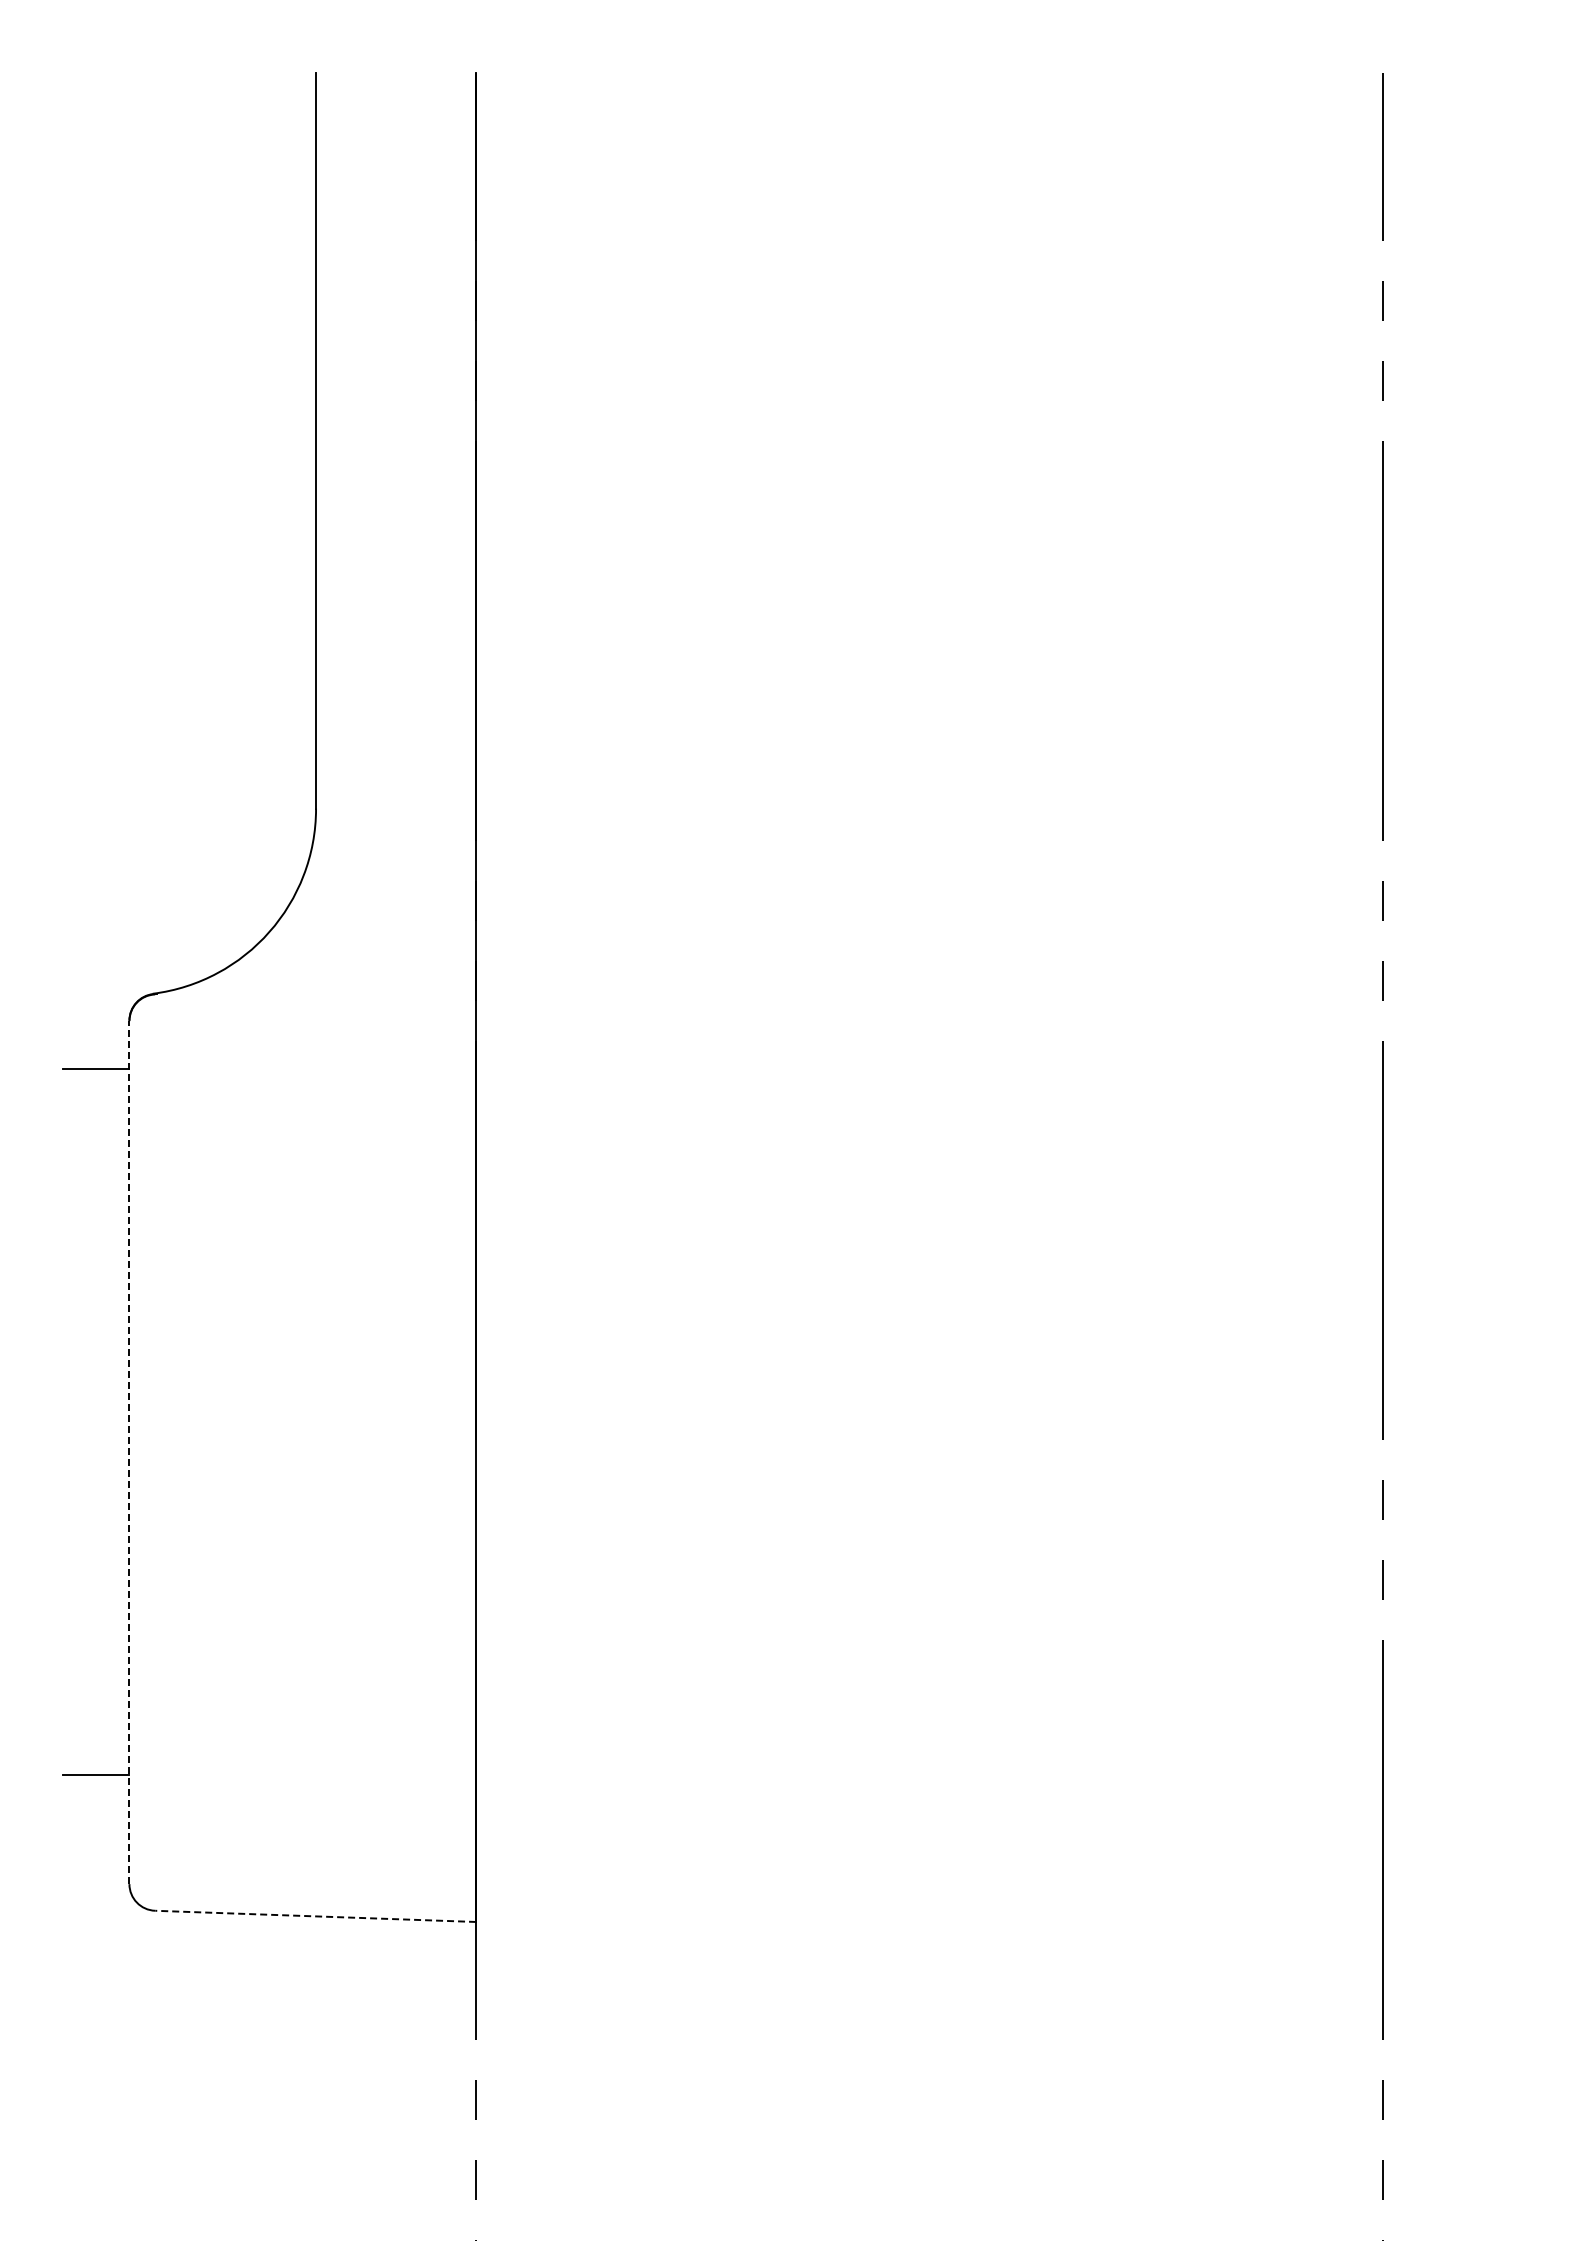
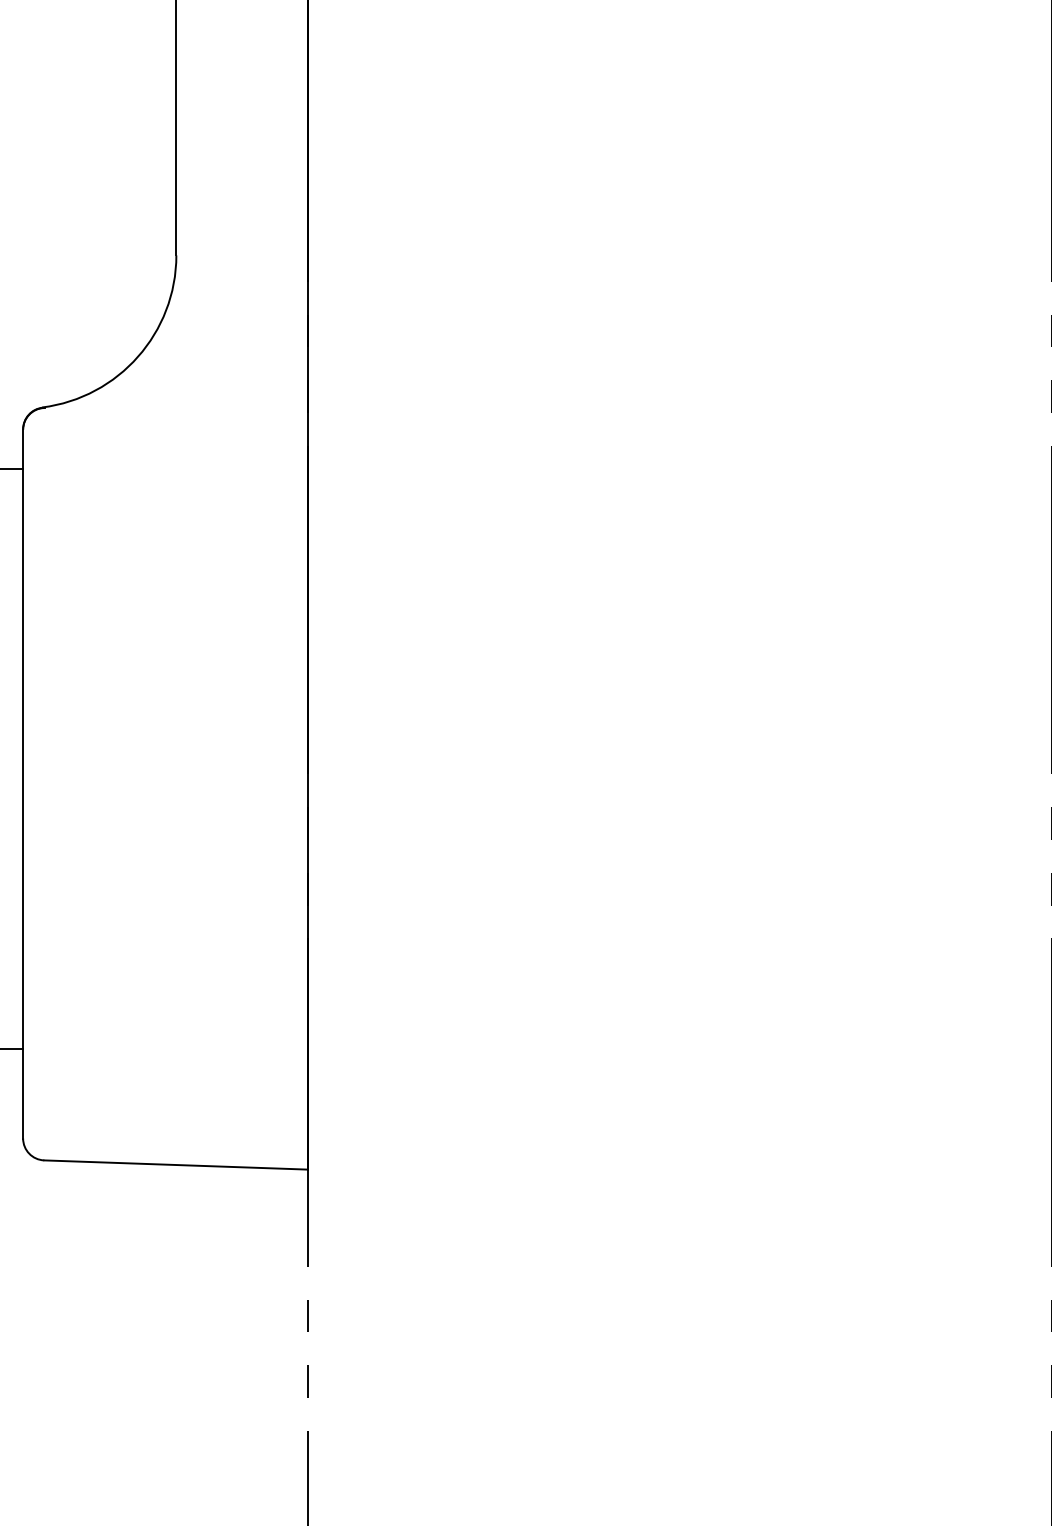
line: (129, 1452) -> (23, 784), dashed -> solid
line: (315, 1916) -> (175, 1165), dashed -> solid

